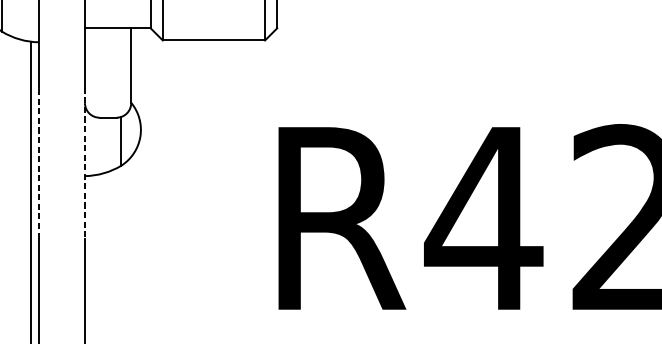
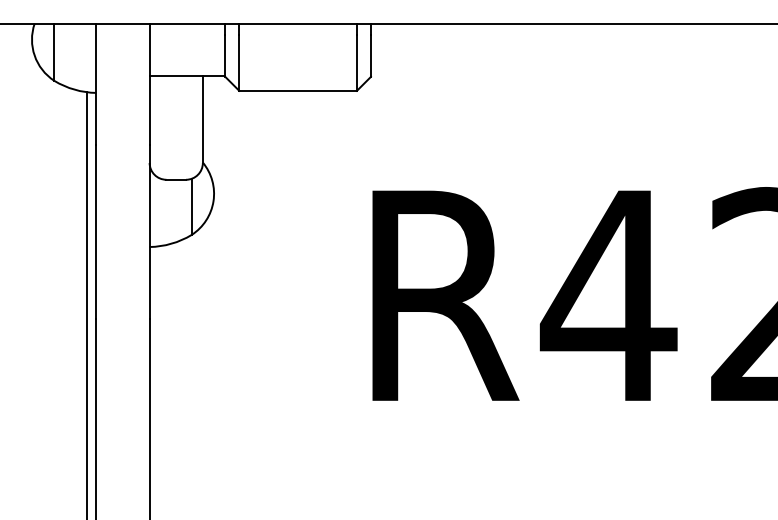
line: (38, 163) -> (96, 232), dashed -> solid
line: (84, 163) -> (149, 232), dashed -> solid

